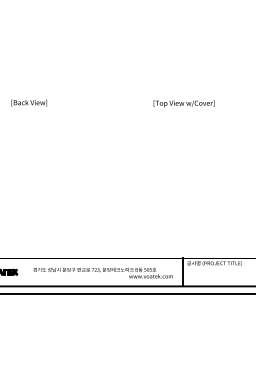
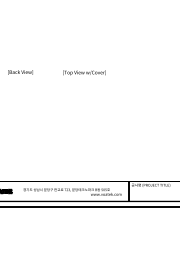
text: (184, 103) -> (84, 72), moved

